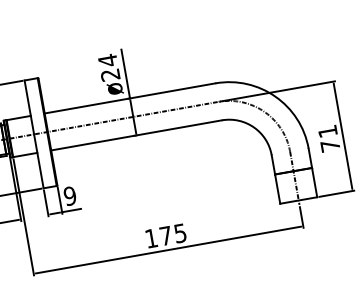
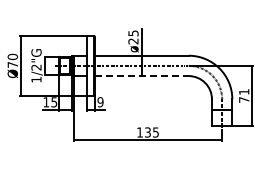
text: (107, 60) -> (133, 33), ø24 -> ø25
line: (136, 136) -> (141, 76), solid -> dashed
text: (165, 236) -> (147, 132), 175 -> 135

